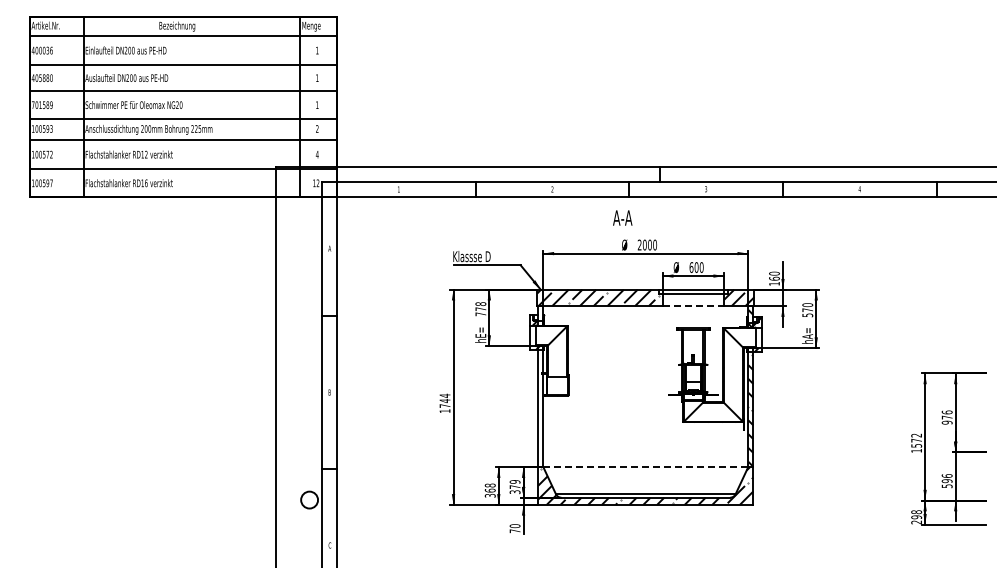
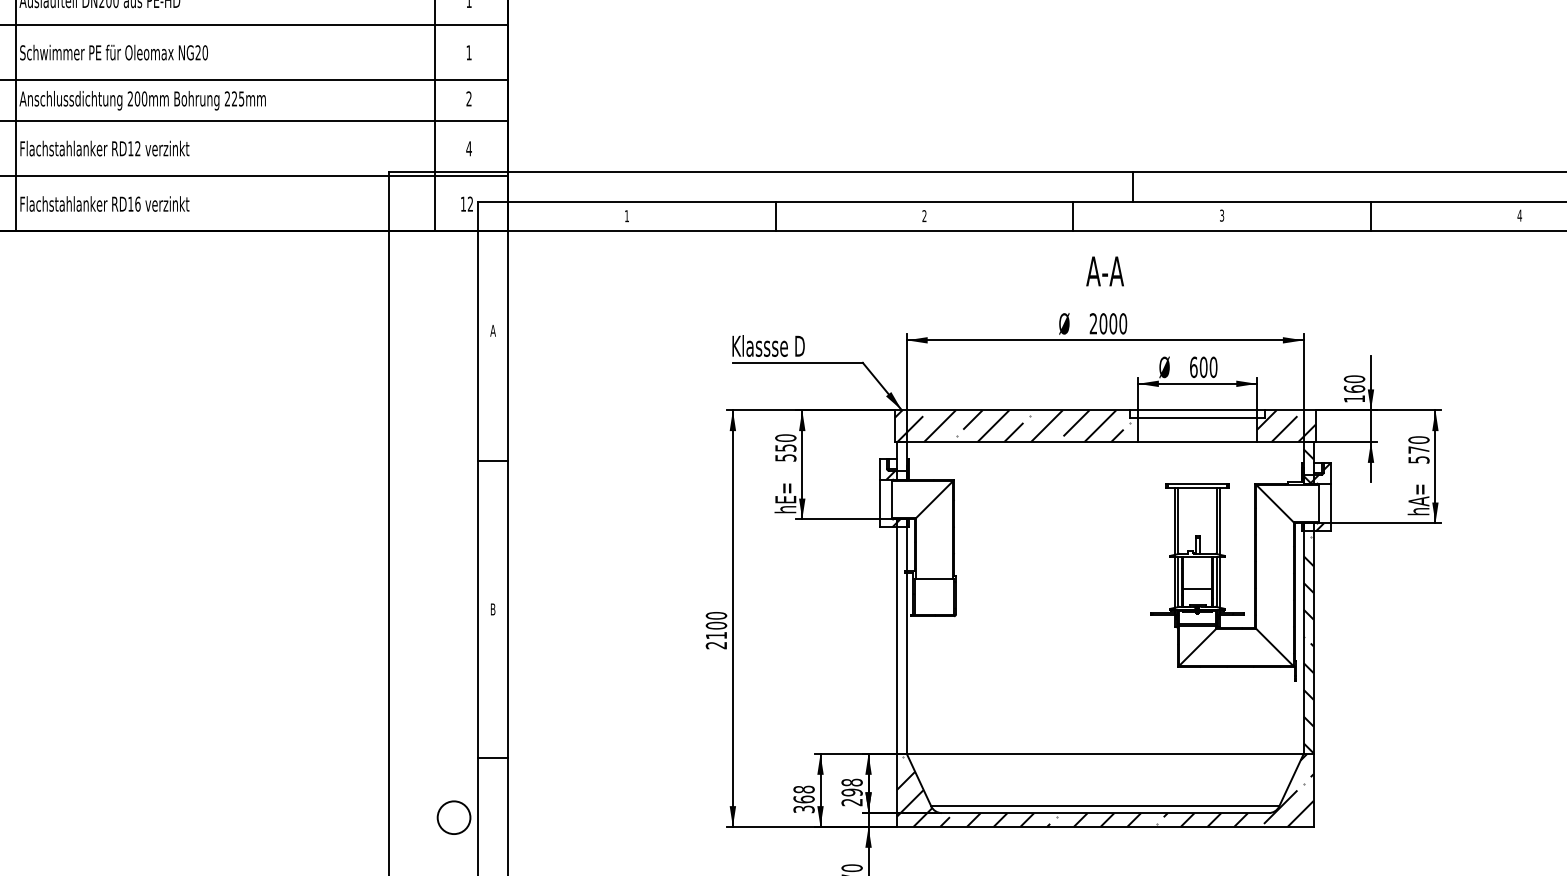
text: (622, 217) -> (1104, 270), moved
line: (693, 306) -> (1197, 442), dashed -> solid
text: (480, 309) -> (785, 448), 778 -> 550
text: (444, 403) -> (715, 630), 1744 -> 2100
line: (646, 467) -> (1106, 754), dashed -> solid
text: (514, 486) -> (850, 791), 379 -> 298

